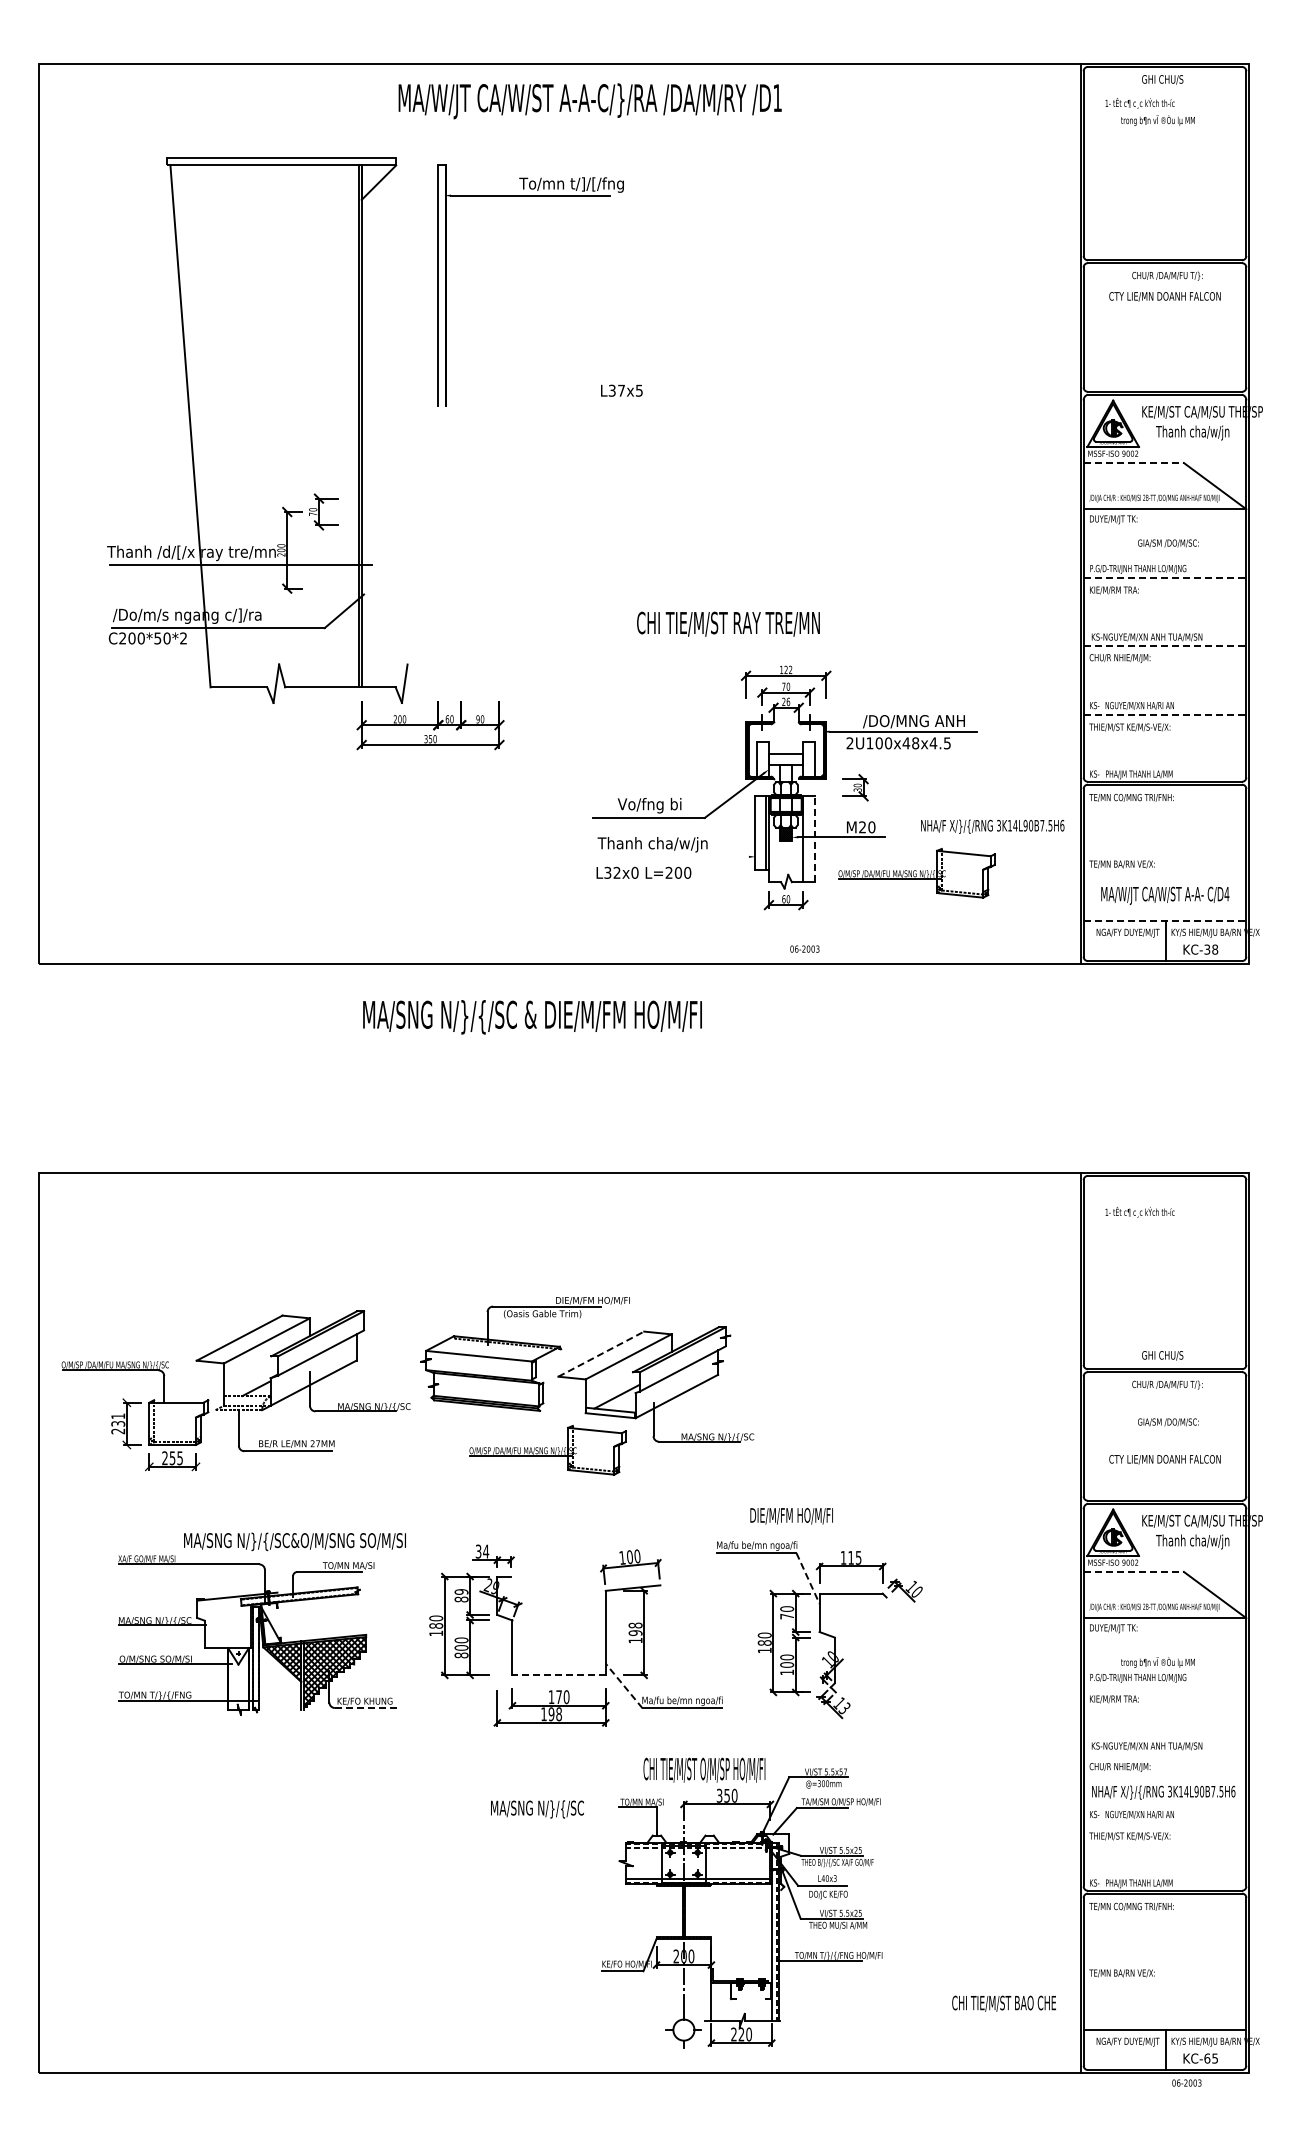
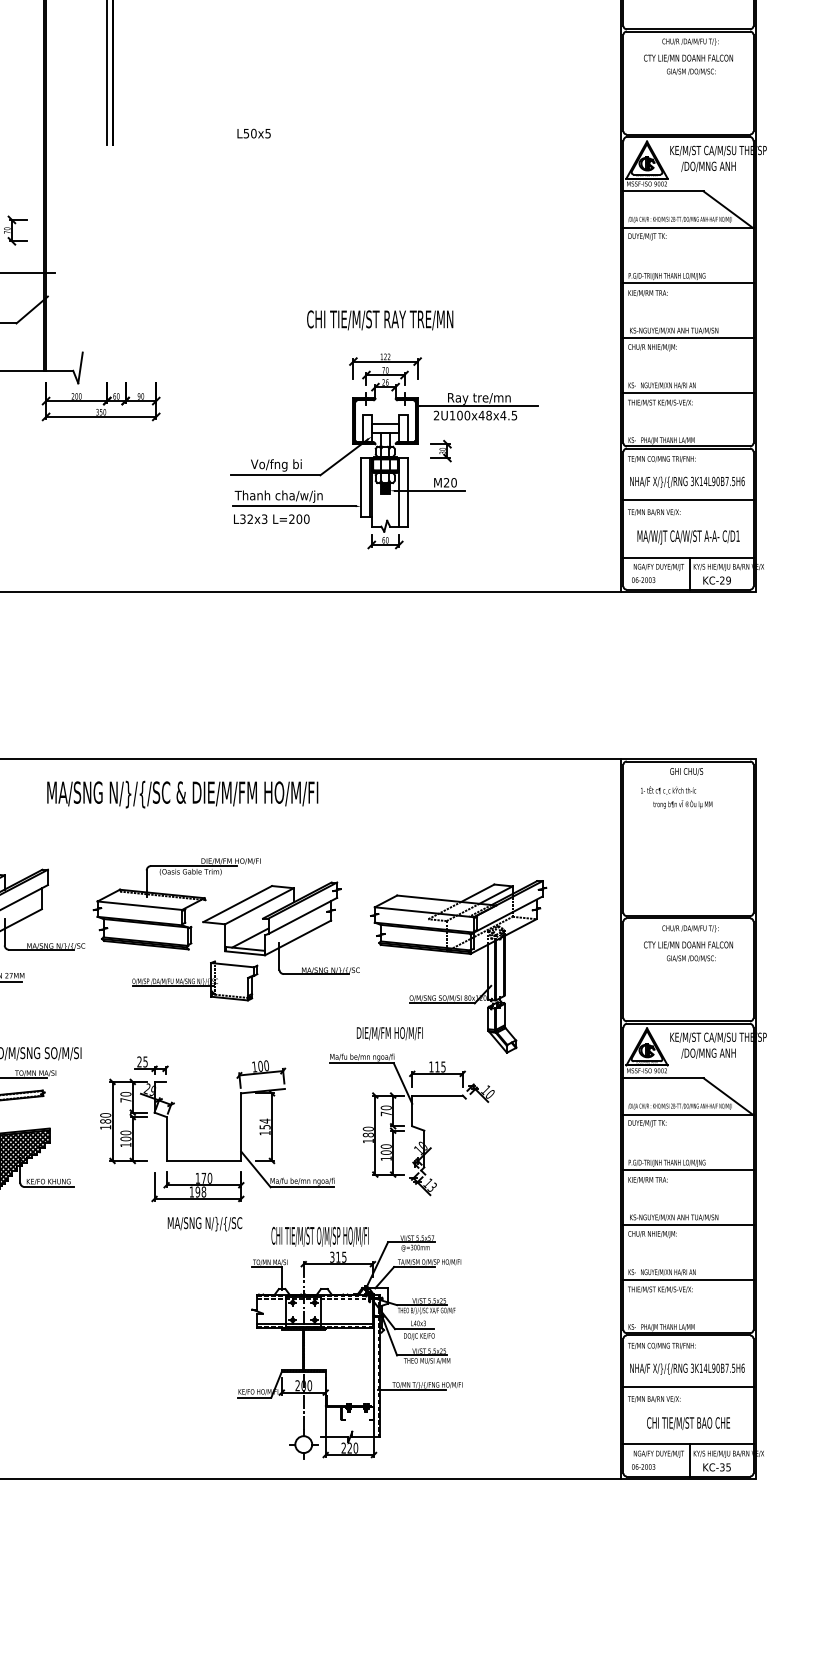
text: (617, 390) -> (250, 133), L37x5 -> L50x5
text: (1192, 432) -> (710, 167), Thanh cha/w/jn -> /DO/MNG ANH
line: (1134, 463) -> (664, 191), dashed -> solid
text: (1168, 543) -> (691, 71), moved
line: (1165, 577) -> (688, 282), dashed -> solid
text: (728, 623) -> (380, 319), moved
line: (1165, 646) -> (688, 338), dashed -> solid
line: (1165, 714) -> (688, 392), dashed -> solid
text: (913, 722) -> (487, 398), /DO/MNG ANH -> Ray tre/mn
text: (992, 826) -> (687, 482), moved
line: (814, 839) -> (408, 492), dashed -> solid
line: (1164, 848) -> (688, 499), added
line: (671, 856) -> (293, 506), added
text: (634, 872) -> (264, 518), L32x0 -> L32x3
part: (916, 872) -> (489, 518), removed
text: (1226, 894) -> (737, 536), C/D4 -> C/D1
line: (1165, 920) -> (688, 557), dashed -> solid
text: (804, 948) -> (643, 579), moved
text: (1211, 949) -> (725, 580), KC-38 -> KC-29
text: (532, 1017) -> (182, 794), moved
line: (601, 1353) -> (237, 903), dashed -> solid
text: (1162, 1355) -> (686, 771), moved
part: (879, 1416) -> (460, 953), added
text: (1164, 1459) -> (688, 945), moved
text: (1192, 1541) -> (710, 1053), Thanh cha/w/jn -> /DO/MNG ANH
text: (482, 1551) -> (142, 1061), 34 -> 25
line: (1134, 1571) -> (664, 1077), dashed -> solid
line: (808, 1578) -> (403, 1083), dashed -> solid
text: (461, 1595) -> (125, 1097), 89 -> 70
text: (635, 1629) -> (265, 1124), 198 -> 154
text: (461, 1655) -> (125, 1145), 800 -> 100
text: (1157, 1662) -> (682, 804), moved
line: (559, 1675) -> (204, 1161), dashed -> solid
line: (624, 1686) -> (256, 1169), dashed -> solid
line: (1164, 1686) -> (688, 1169), added
line: (365, 1708) -> (49, 1187), dashed -> solid
line: (1164, 1755) -> (688, 1225), added
text: (1163, 1792) -> (687, 1368), moved
text: (730, 1795) -> (341, 1257), 350 -> 315
text: (537, 1809) -> (205, 1224), moved
line: (1164, 1823) -> (688, 1279), added
line: (1164, 1957) -> (688, 1386), added
text: (1003, 2003) -> (688, 1423), moved
text: (1207, 2058) -> (722, 1467), KC-65 -> KC-35
text: (1186, 2082) -> (643, 1466), moved

